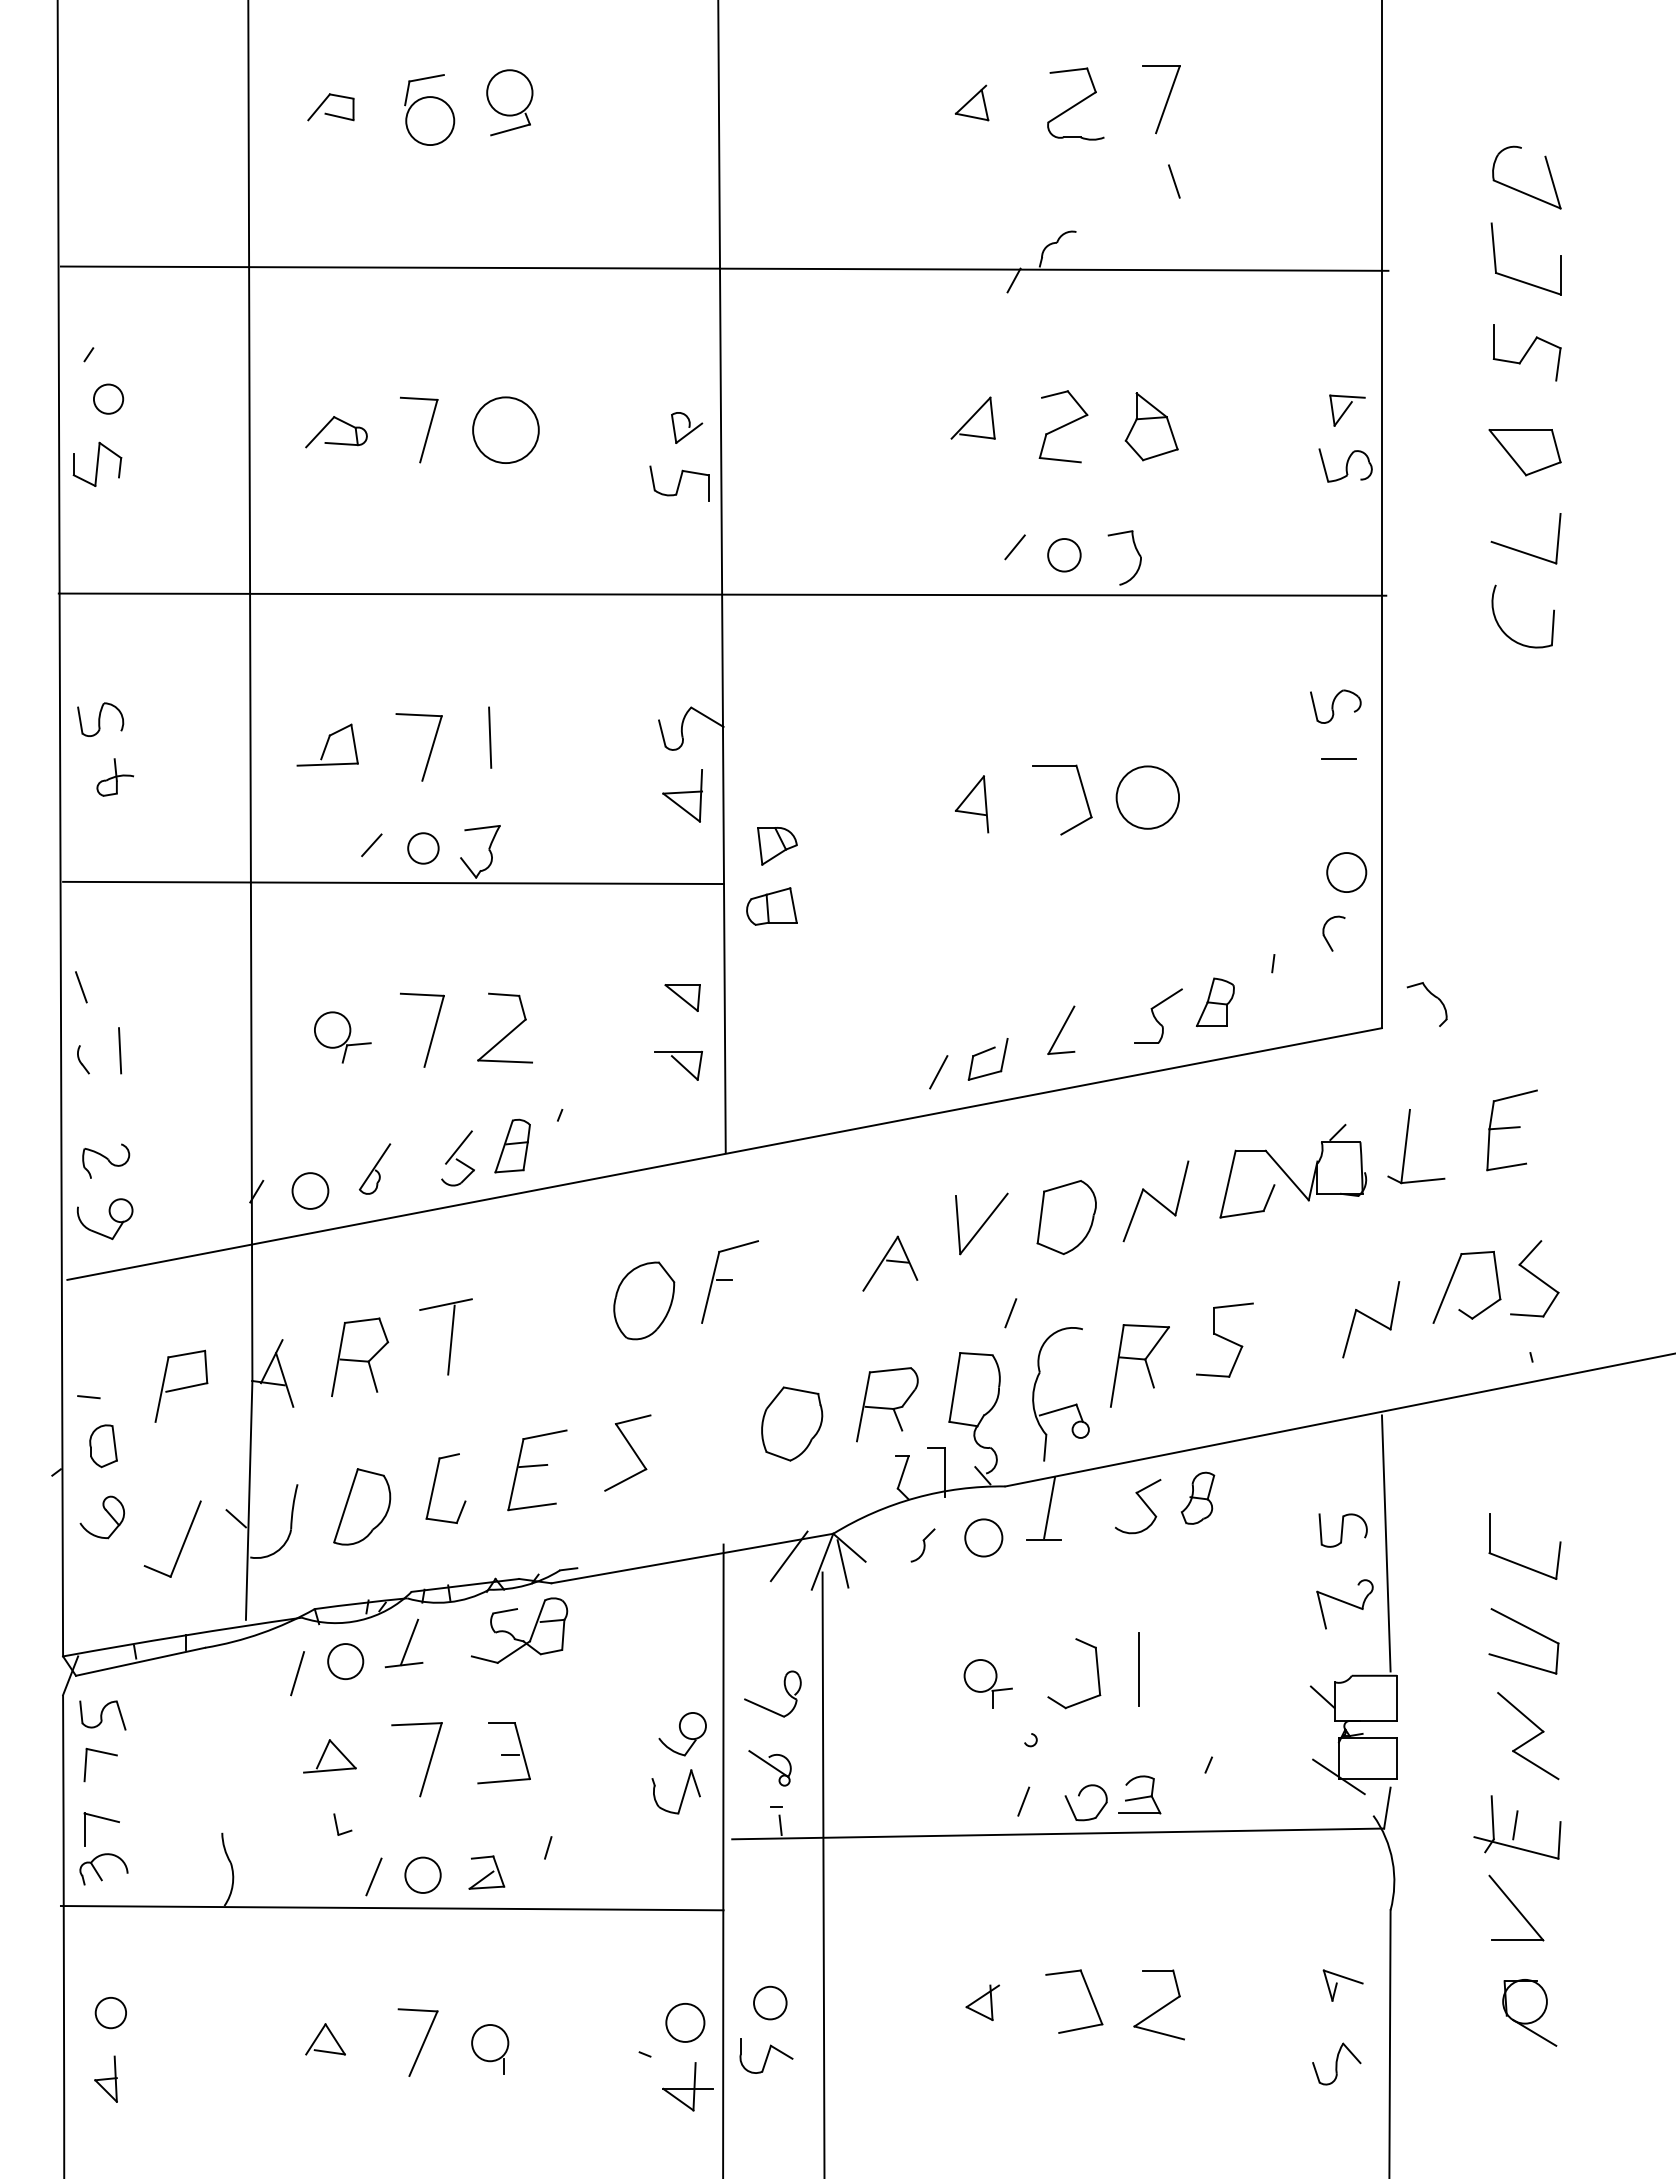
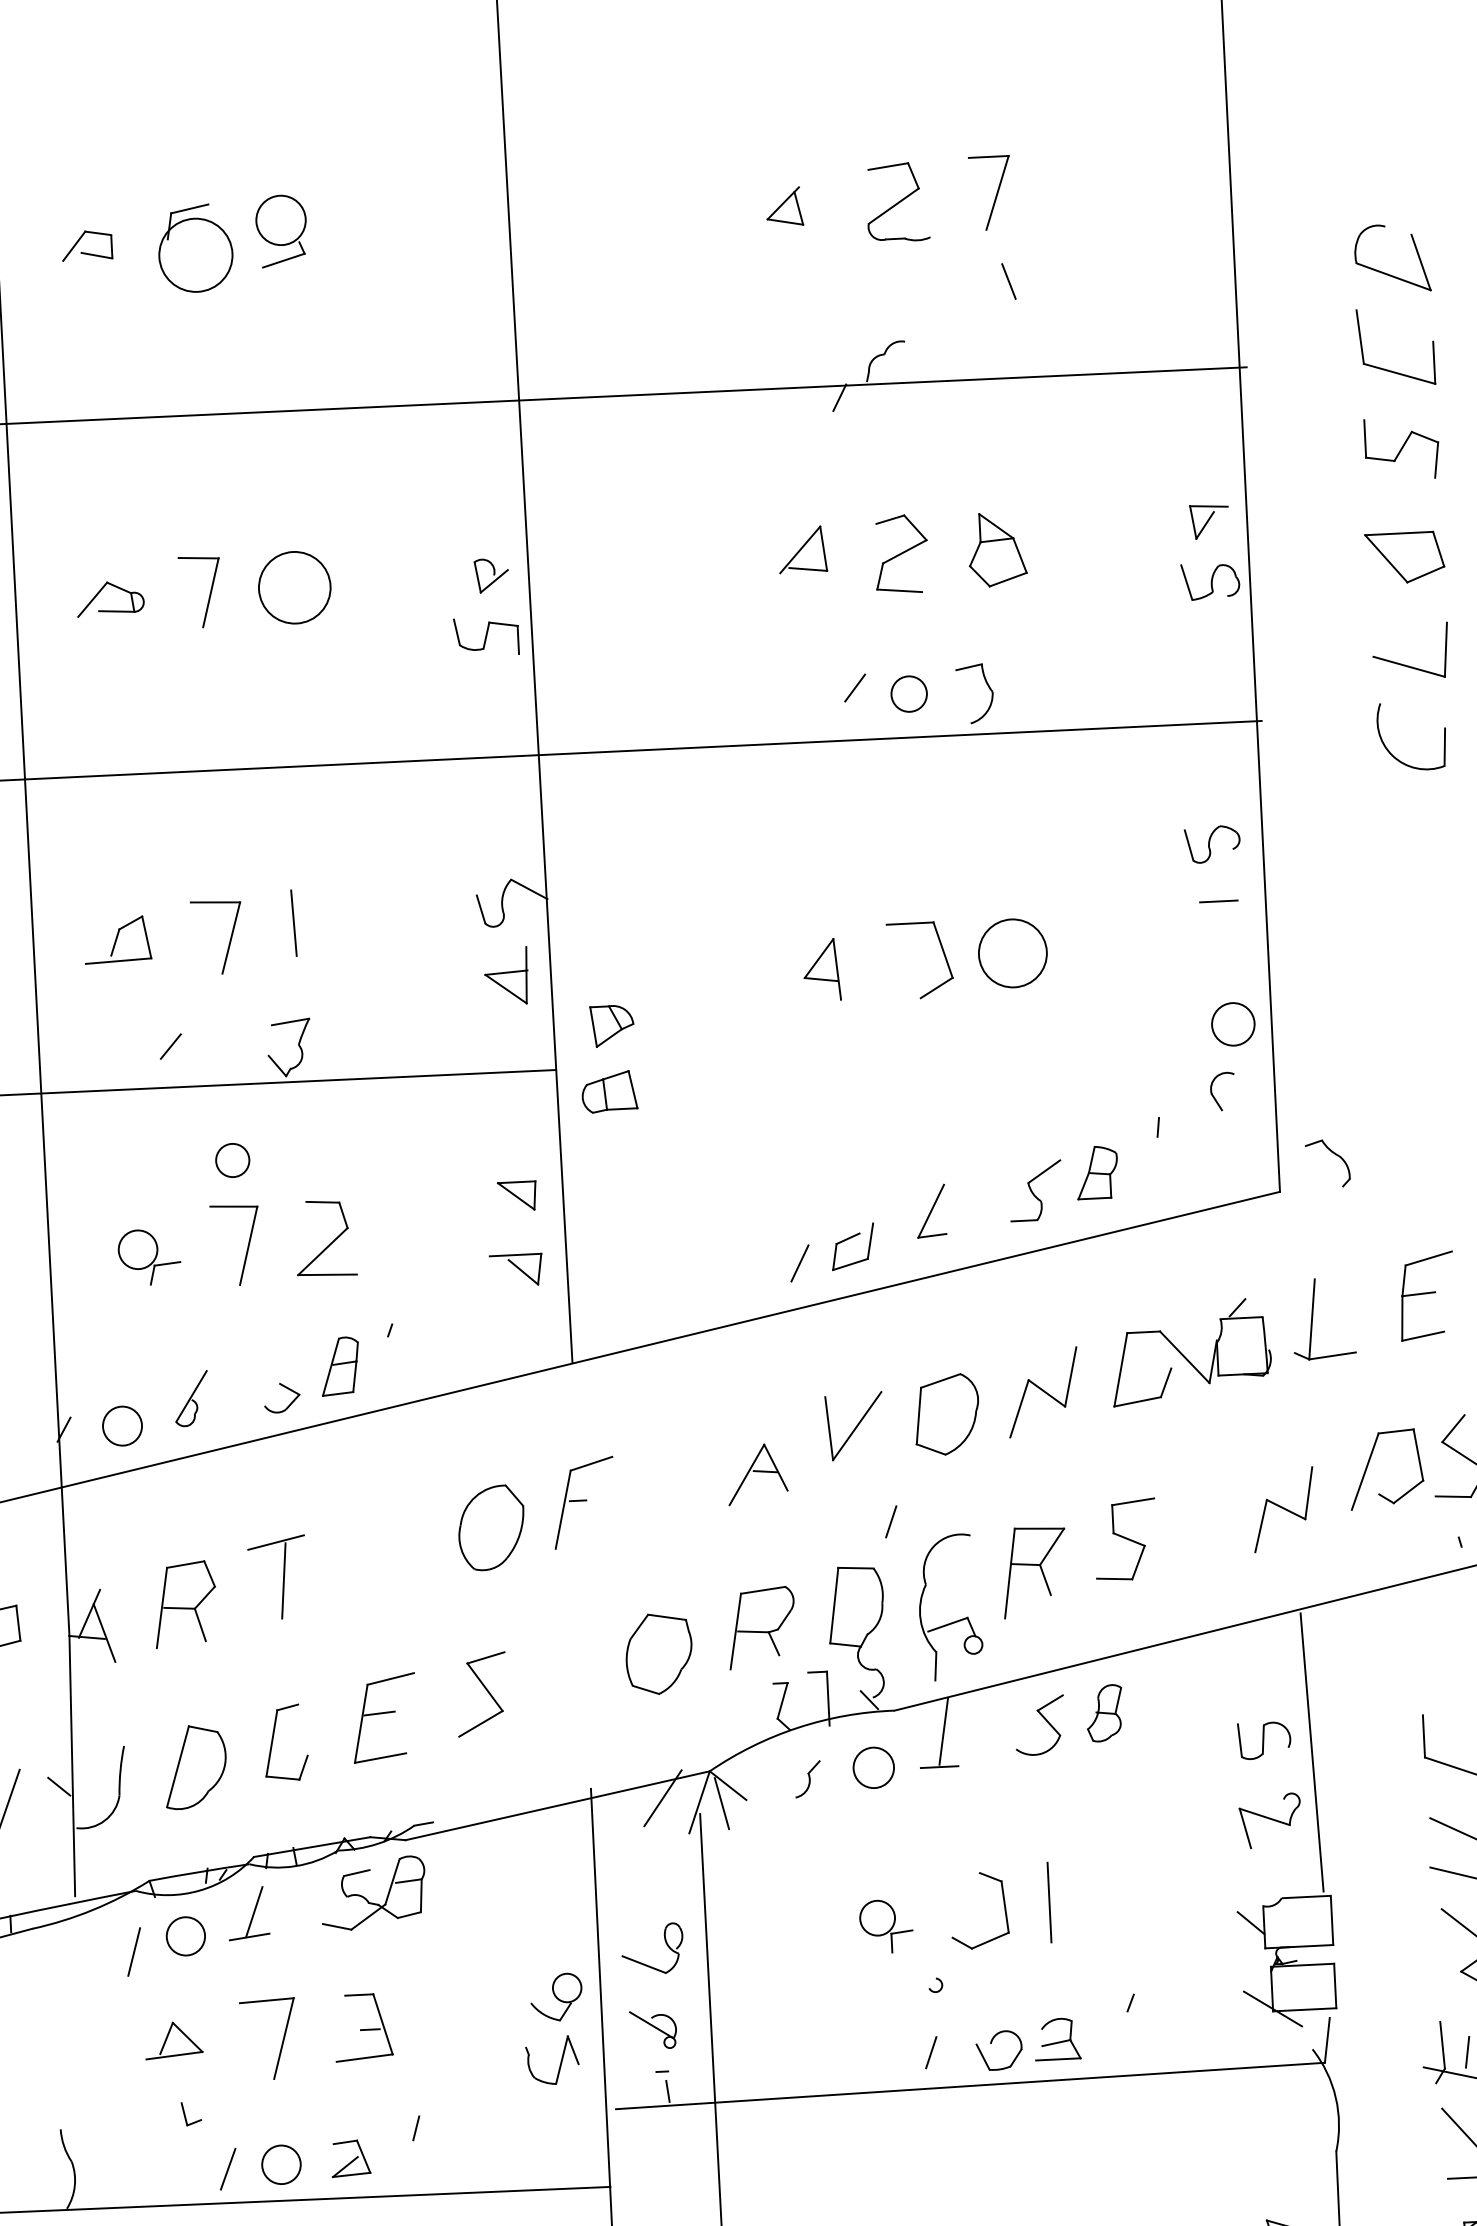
circle: (430, 121) -> (196, 255), size x1.4
circle: (423, 848) -> (232, 1160), moved
line: (458, 1147) -> (281, 1370), removed

